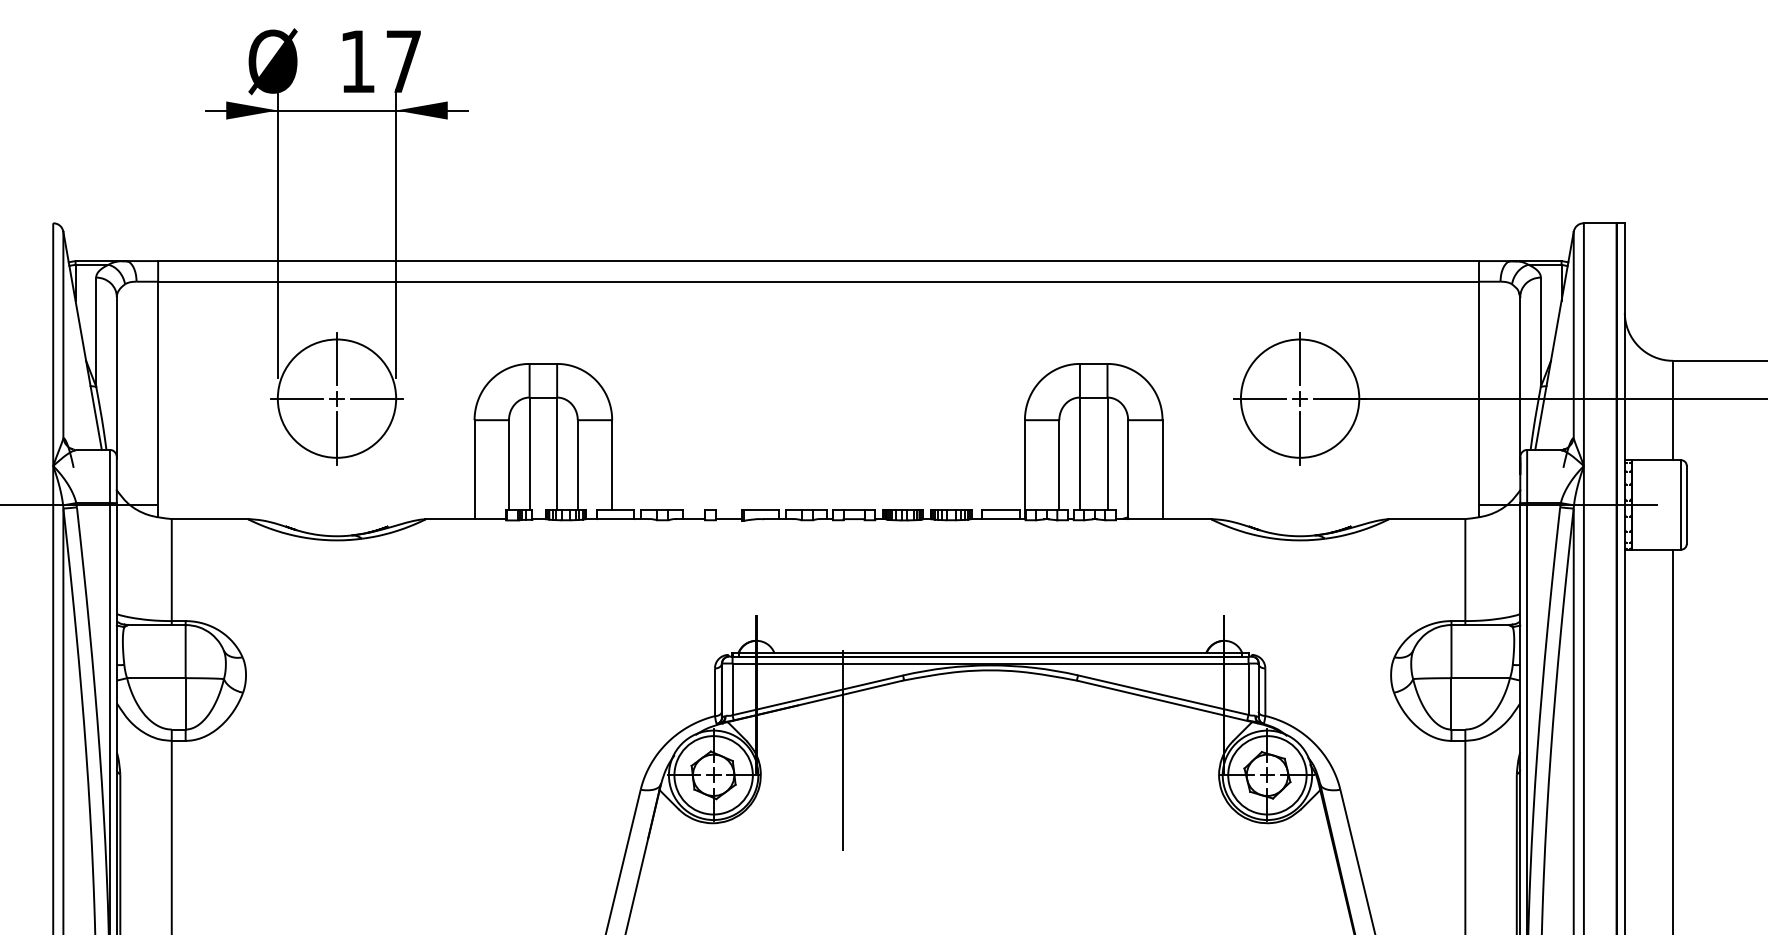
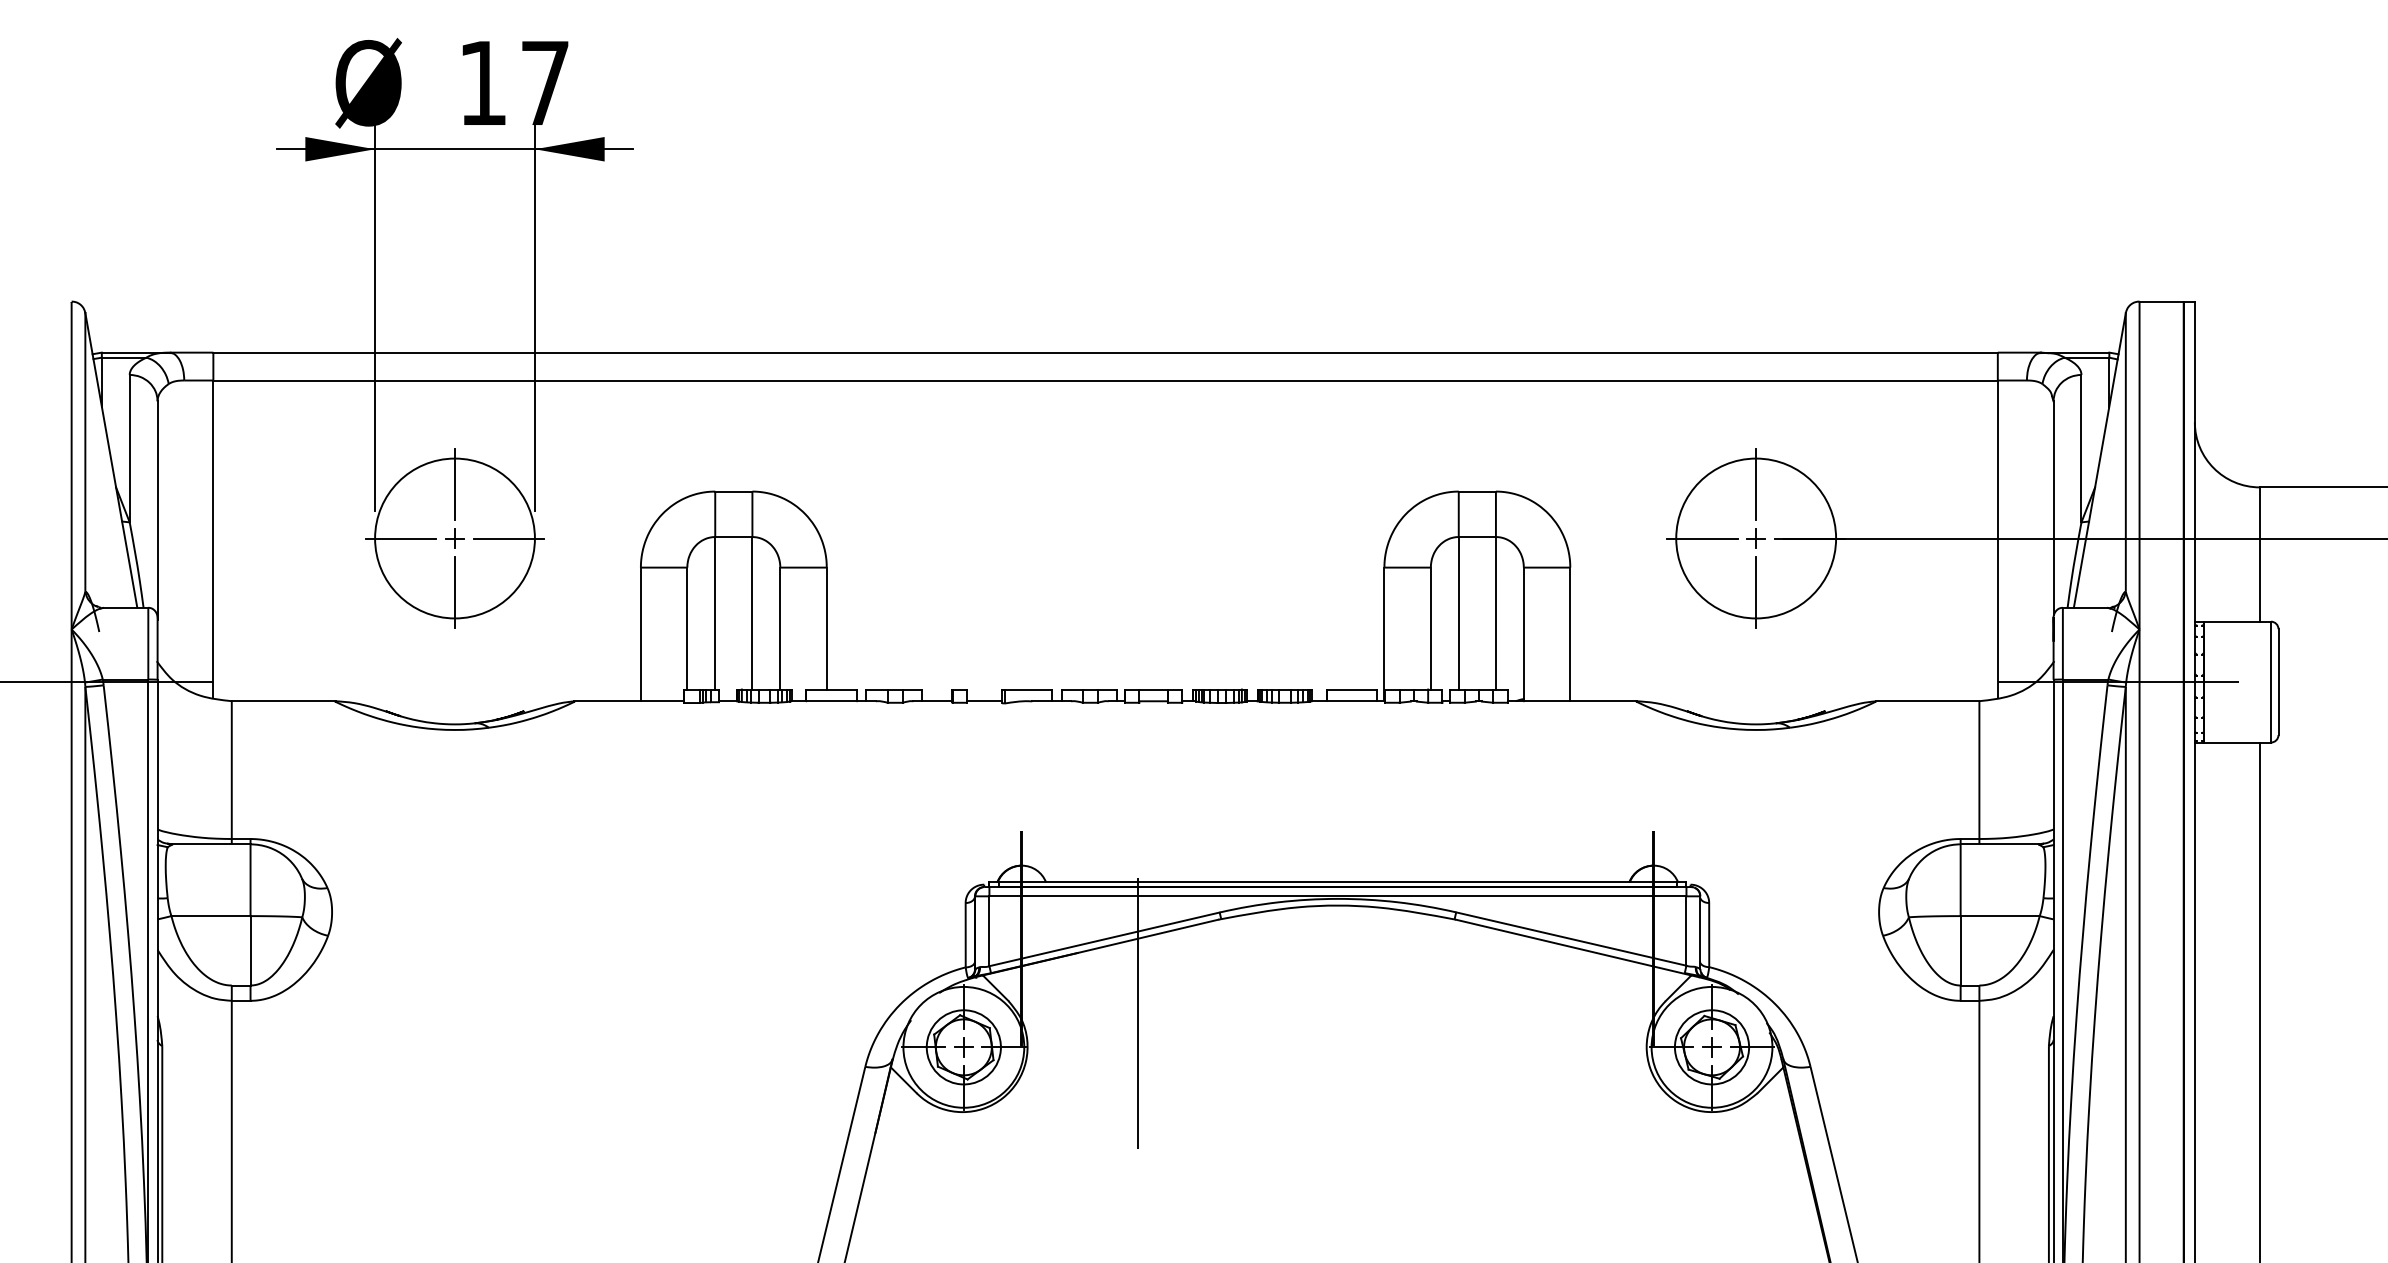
circle: (713, 775) -> (963, 1047), size x0.7
circle: (1267, 775) -> (1712, 1047), size x0.7

